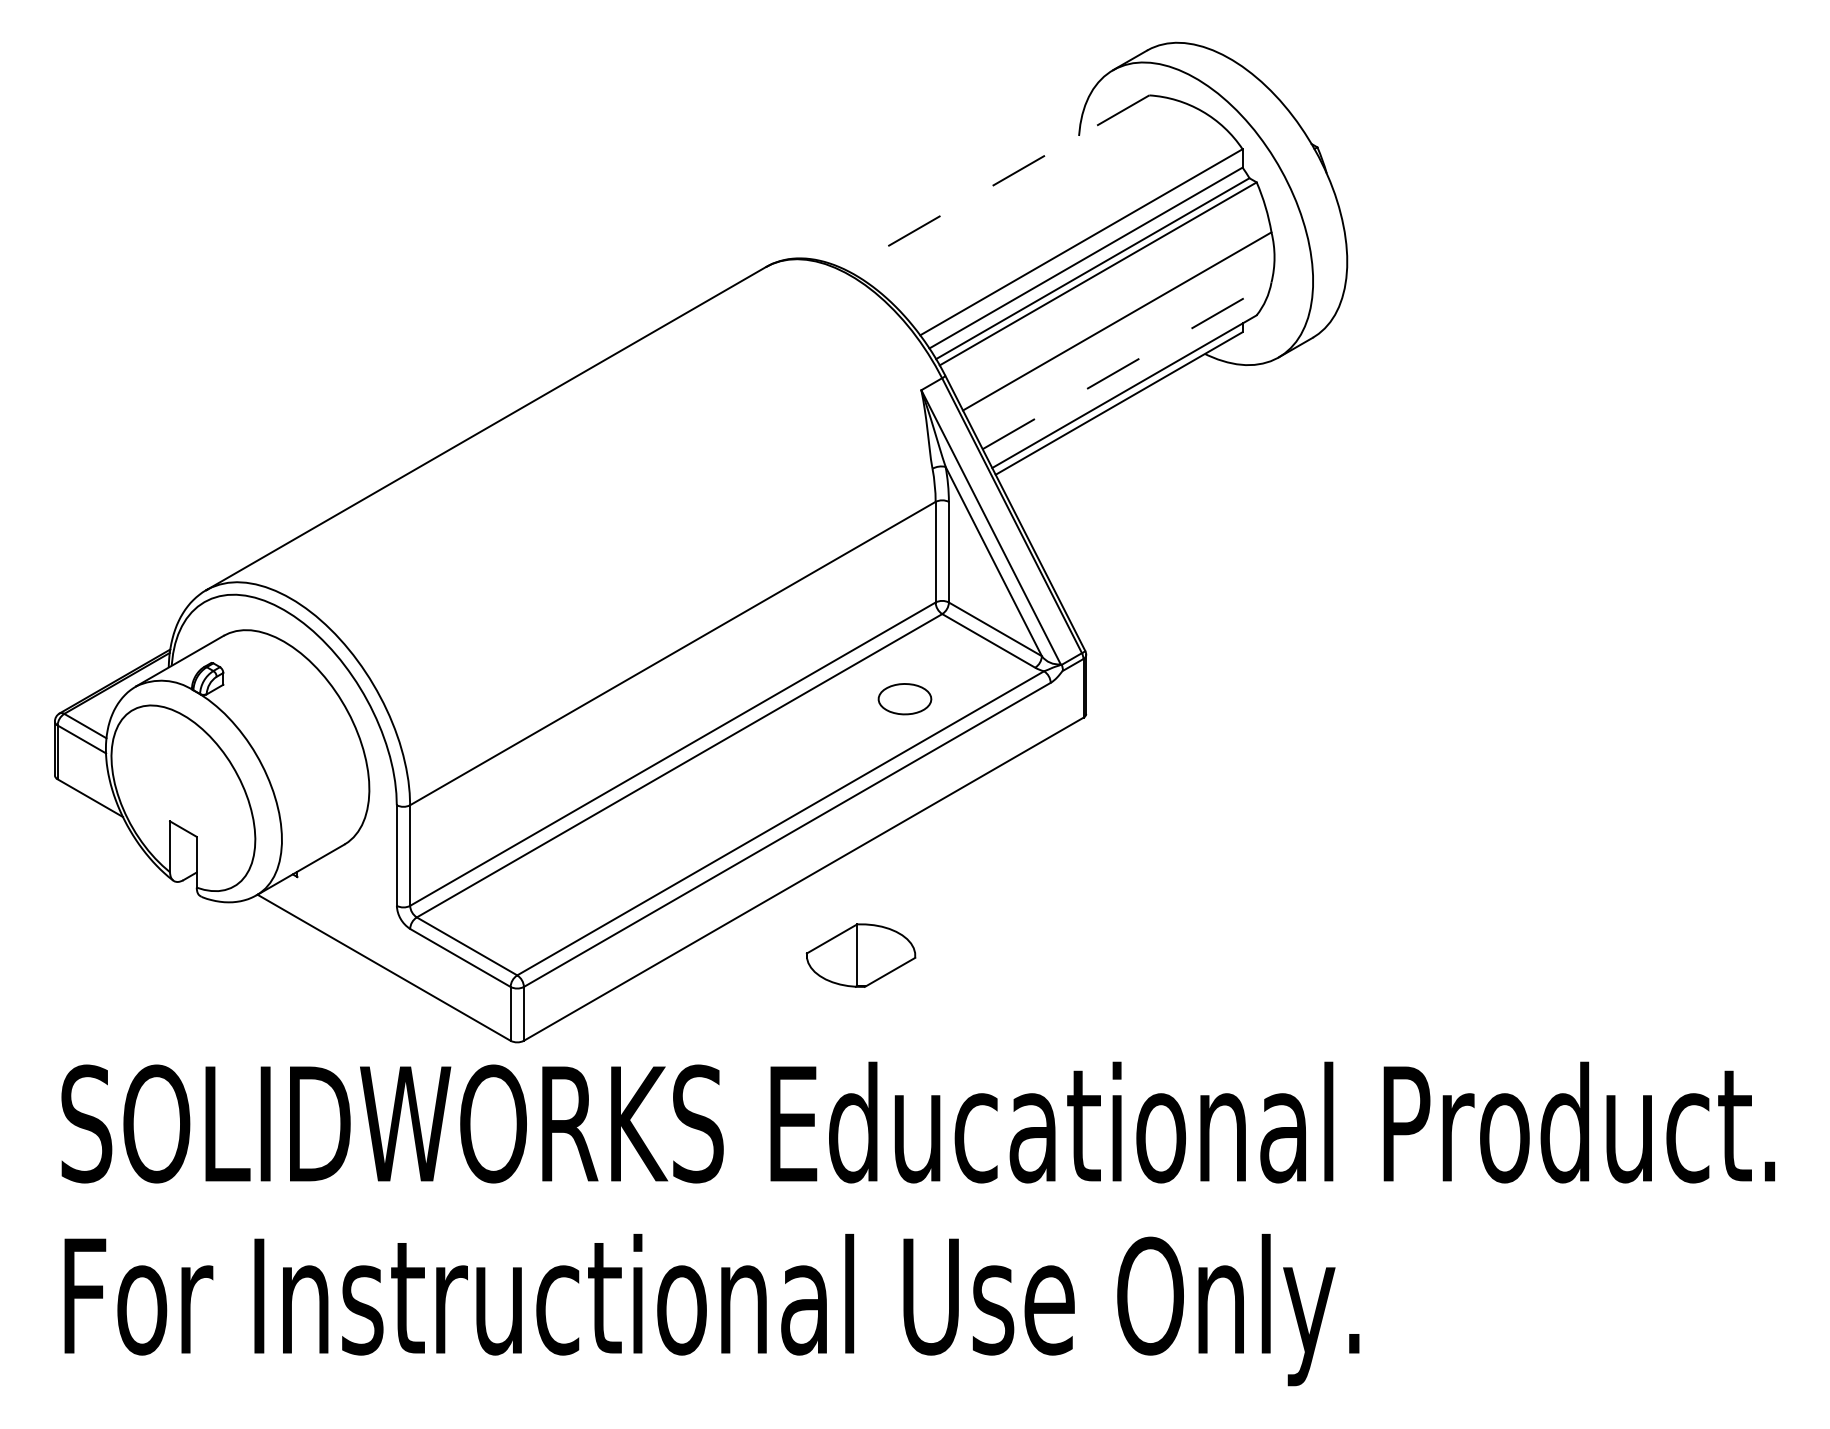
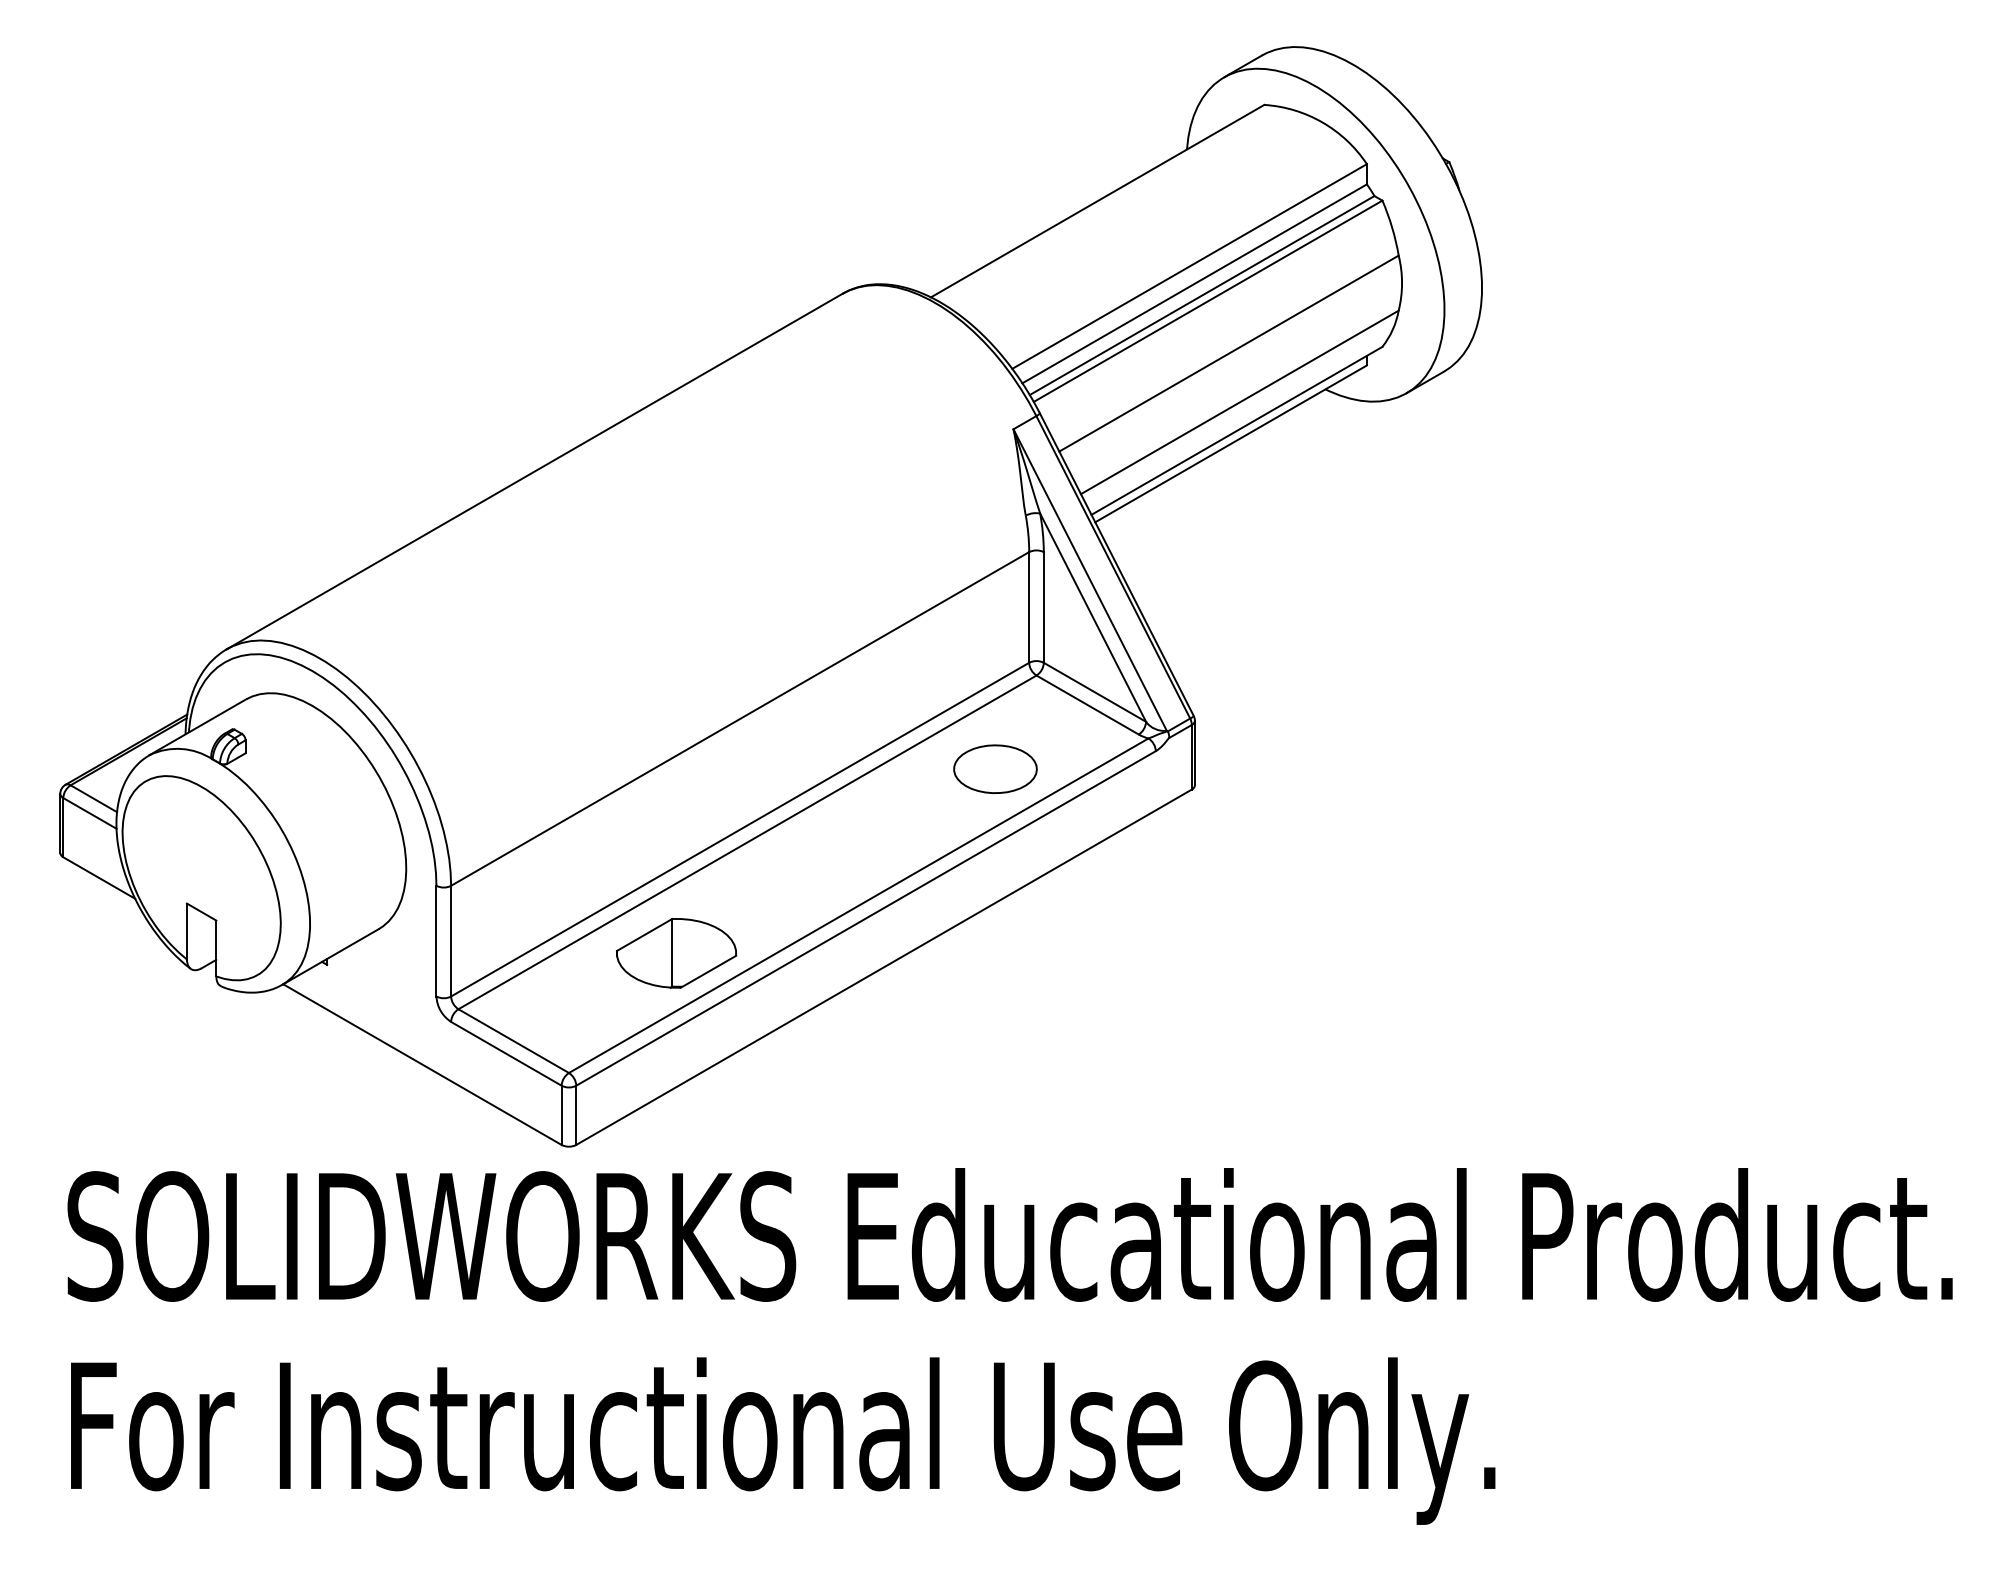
line: (997, 182) -> (1097, 200), dashed -> solid
line: (1127, 365) -> (1240, 402), dashed -> solid
part: (904, 698) -> (994, 768), size x1.43
part: (860, 955) -> (675, 953), moved

